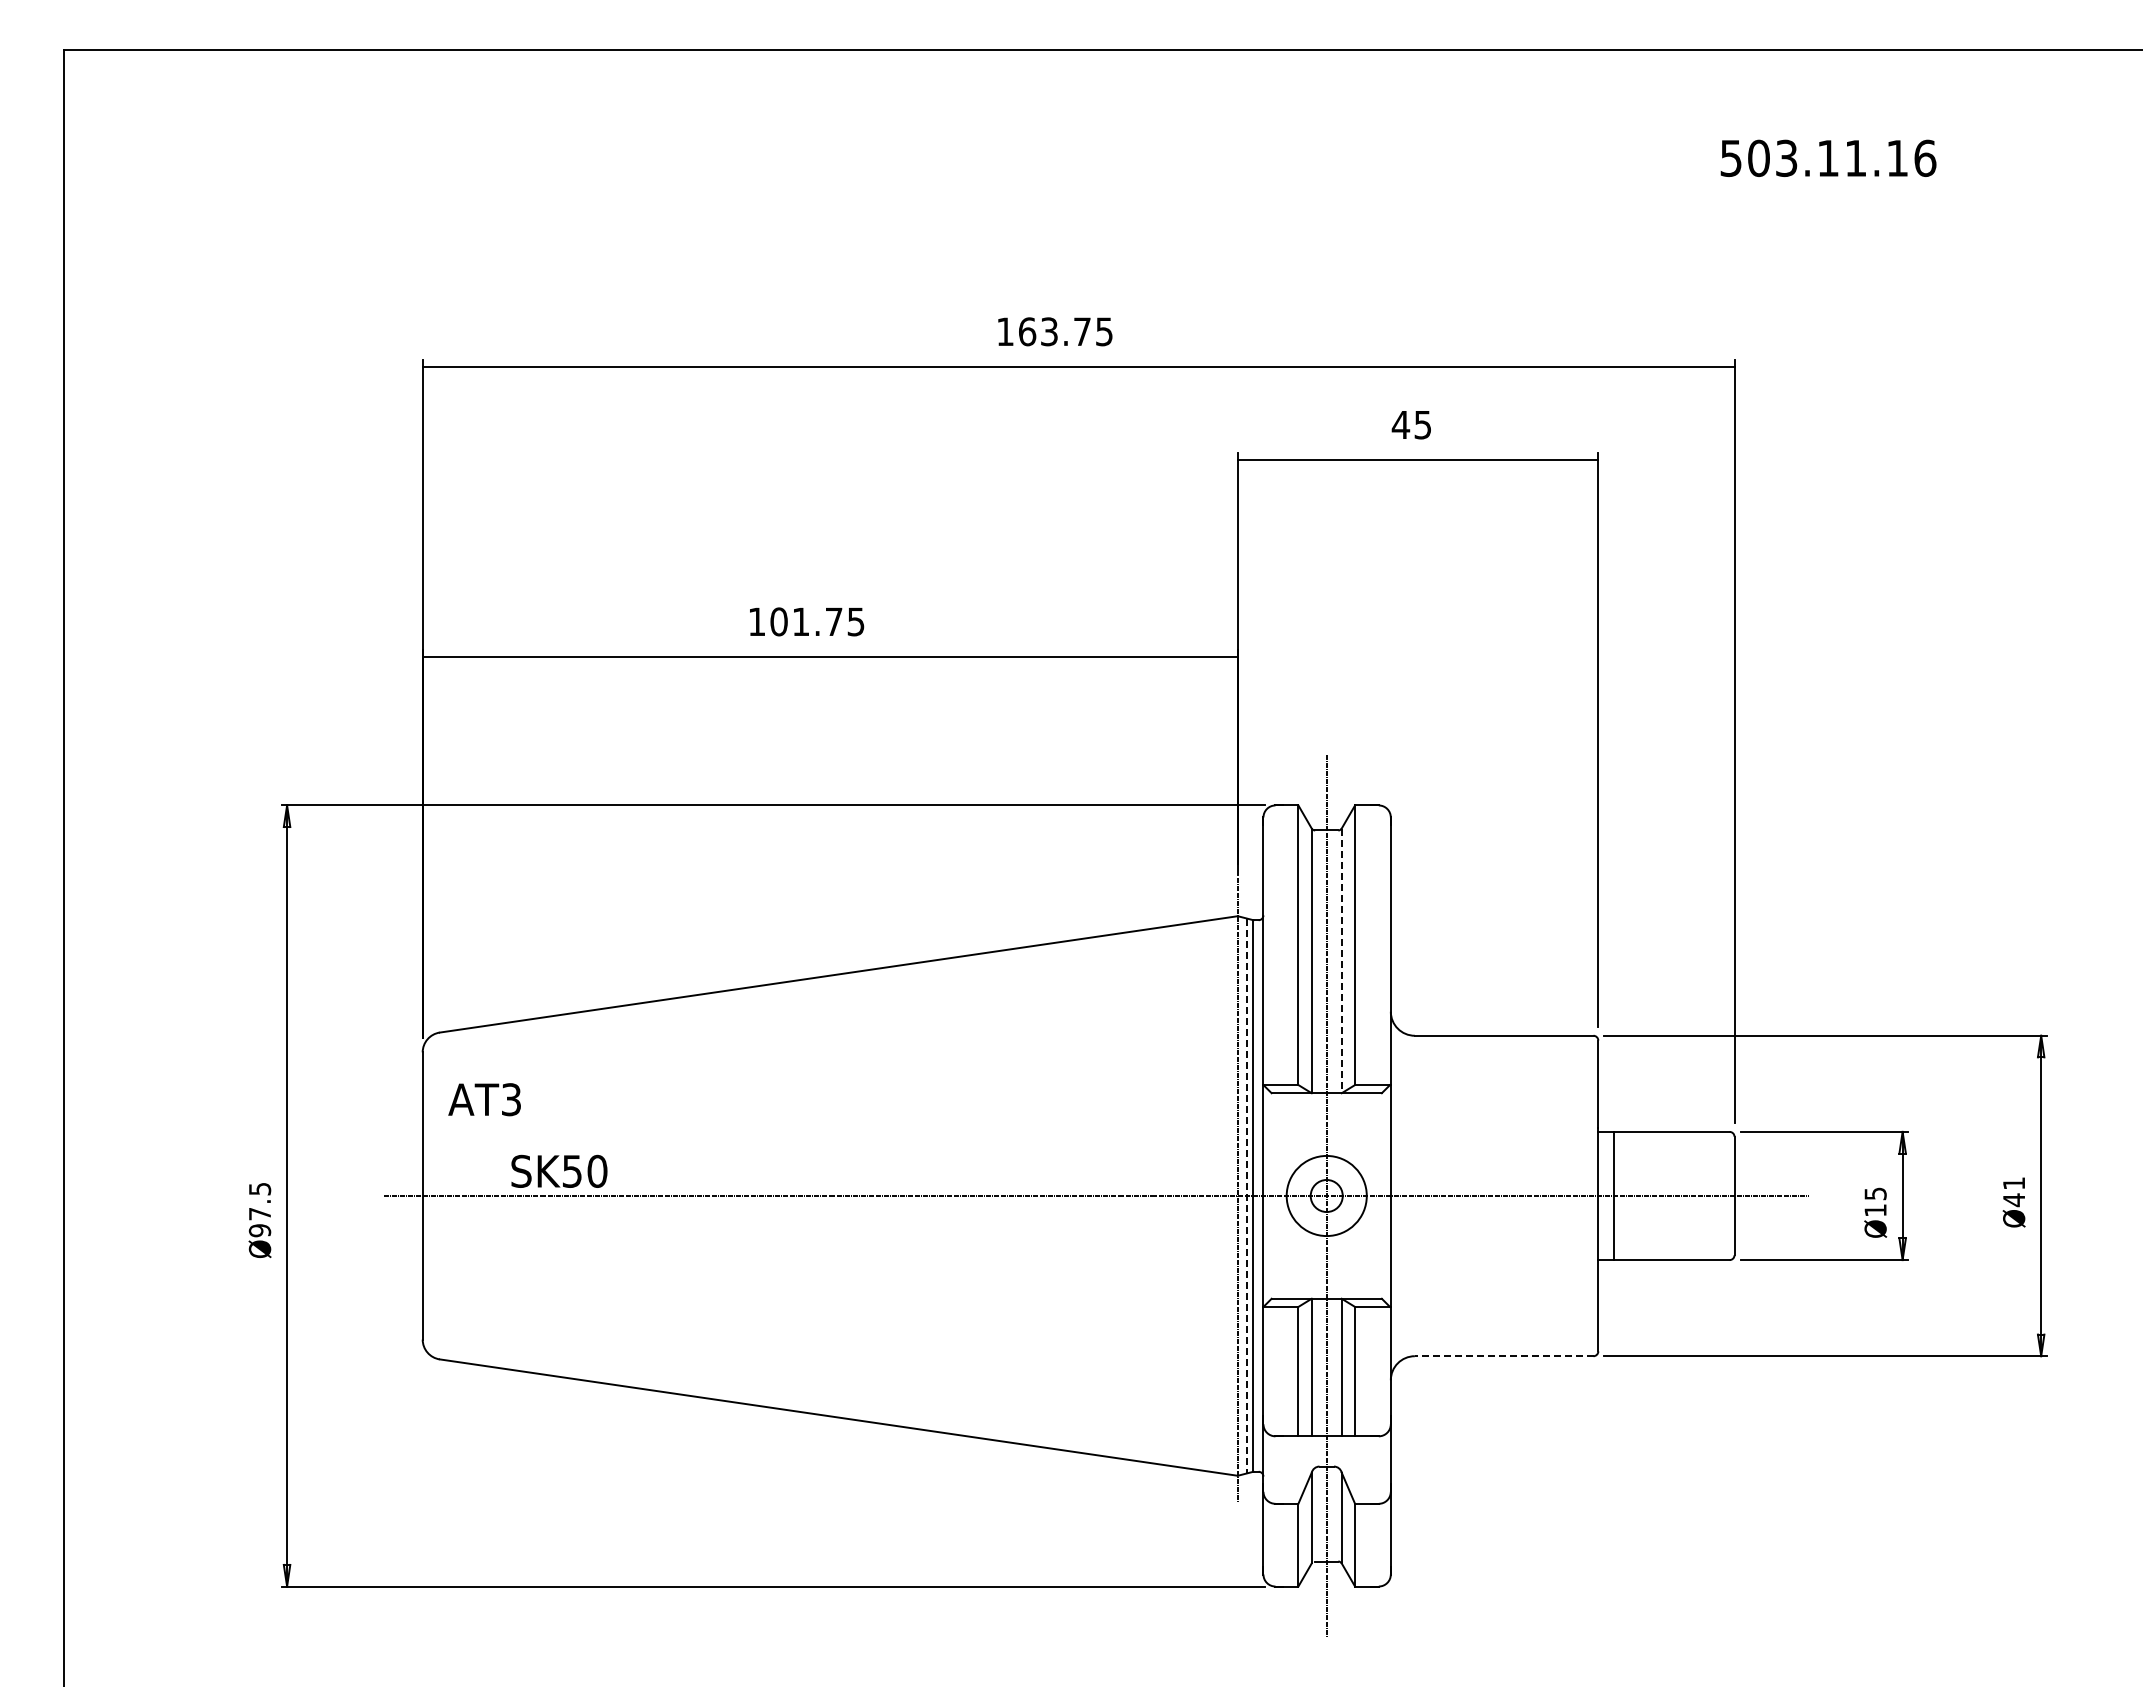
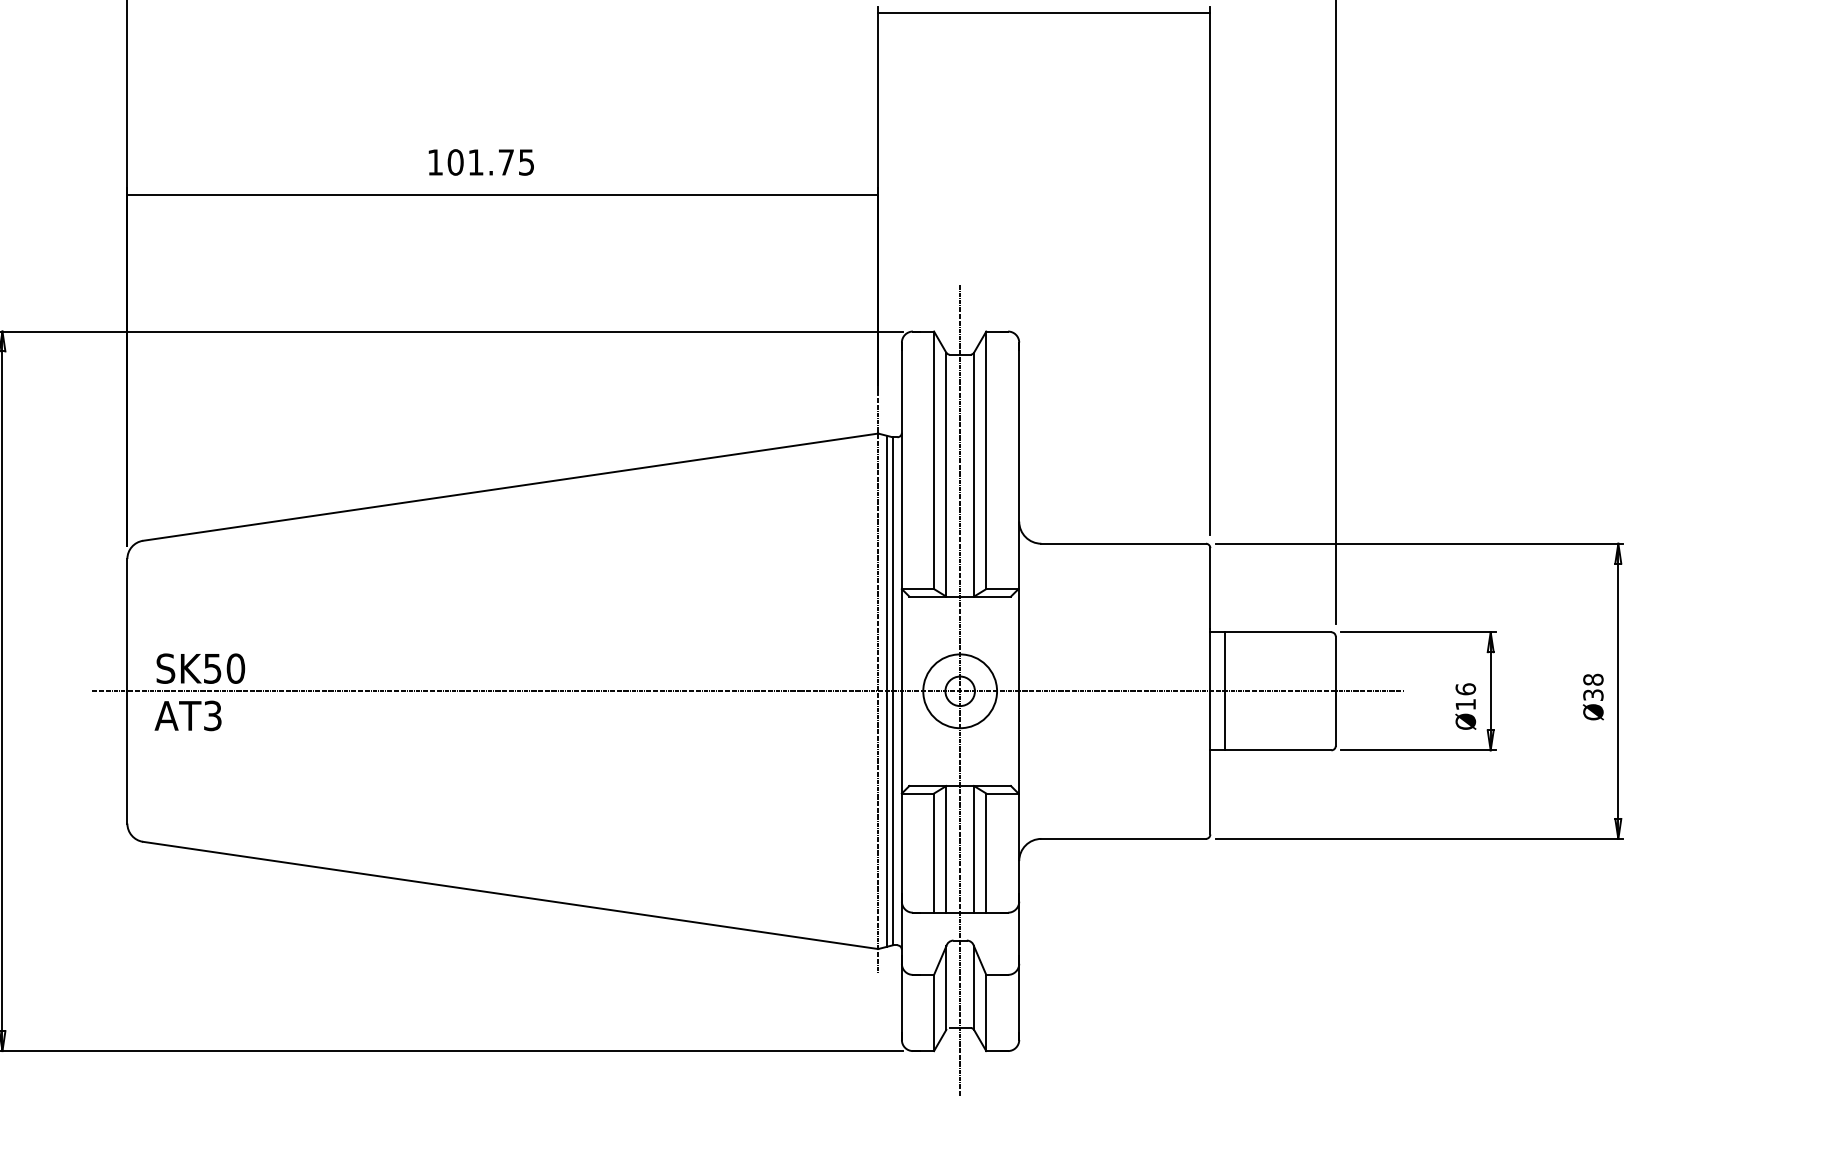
line: (1341, 961) -> (973, 475), dashed -> solid
text: (484, 1099) -> (187, 715), moved
text: (559, 1170) -> (200, 667), moved
text: (2014, 1192) -> (1593, 688), Ø41 -> Ø38
text: (1875, 1193) -> (1465, 689), Ø15 -> Ø16
line: (1247, 1196) -> (887, 691), dashed -> solid
line: (1503, 1356) -> (1123, 839), dashed -> solid

